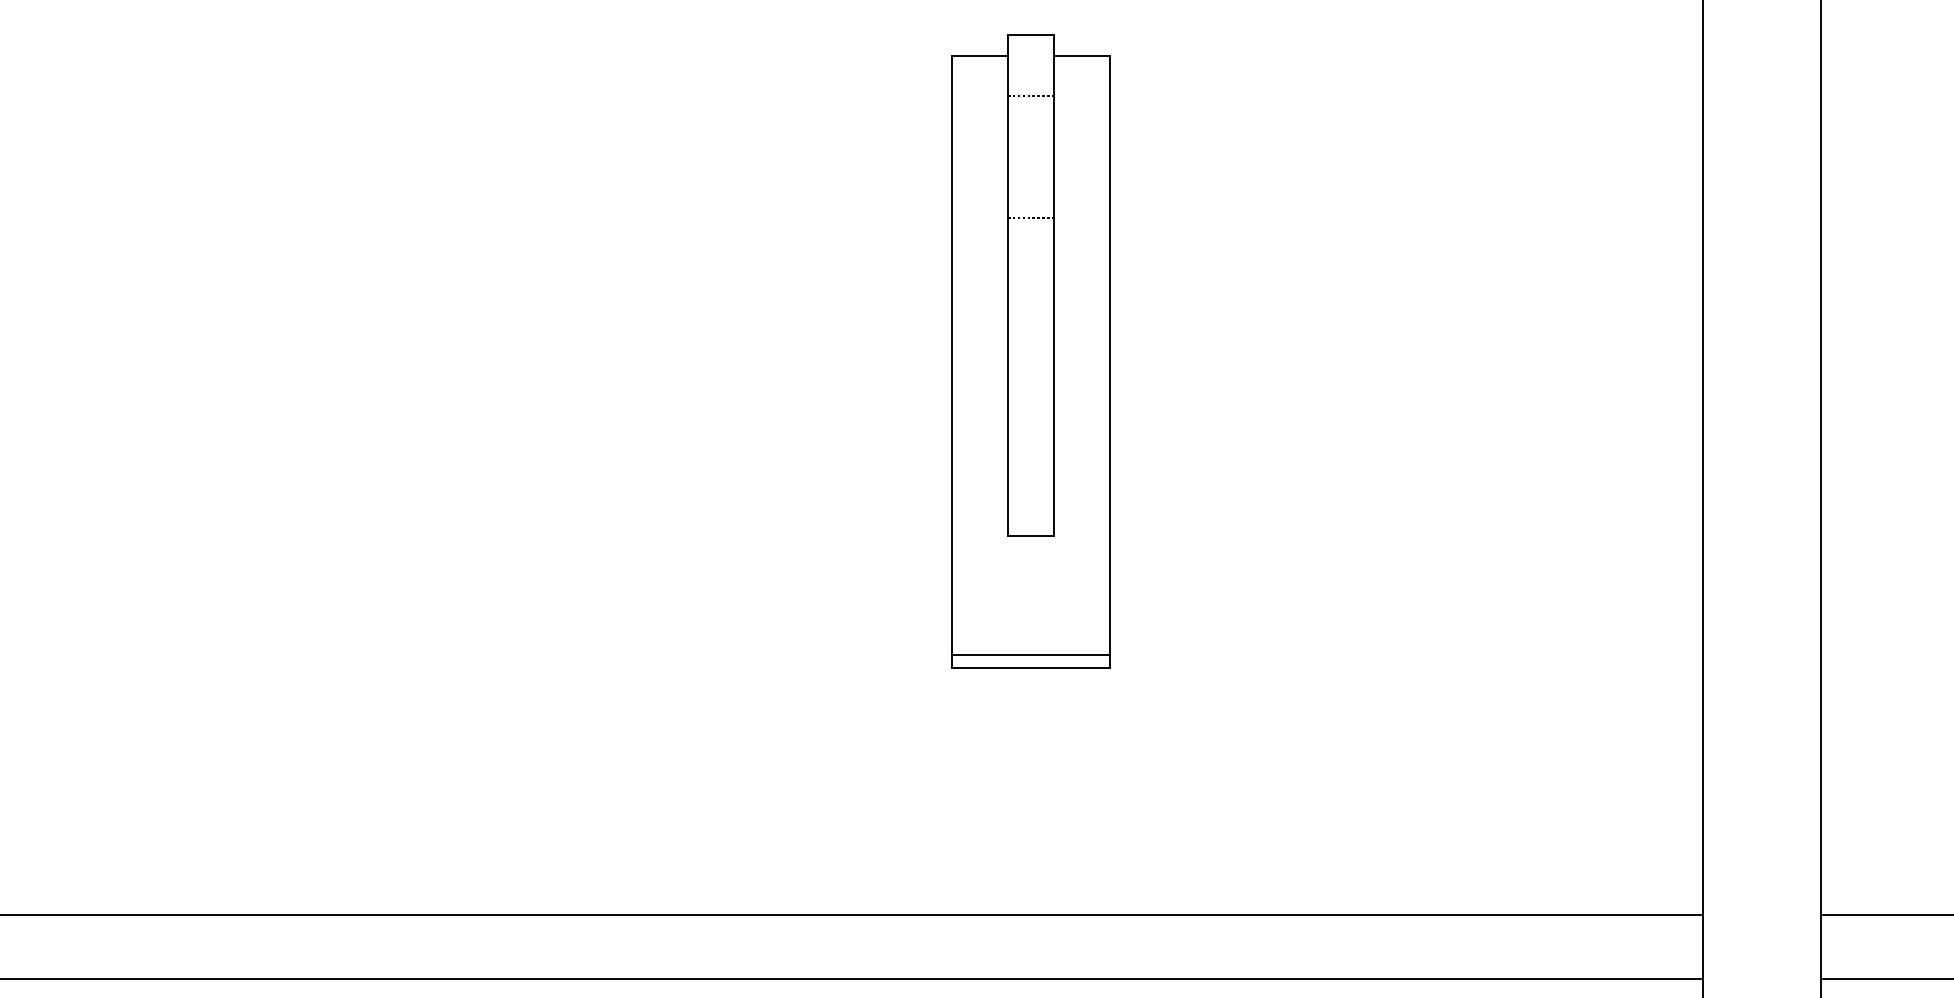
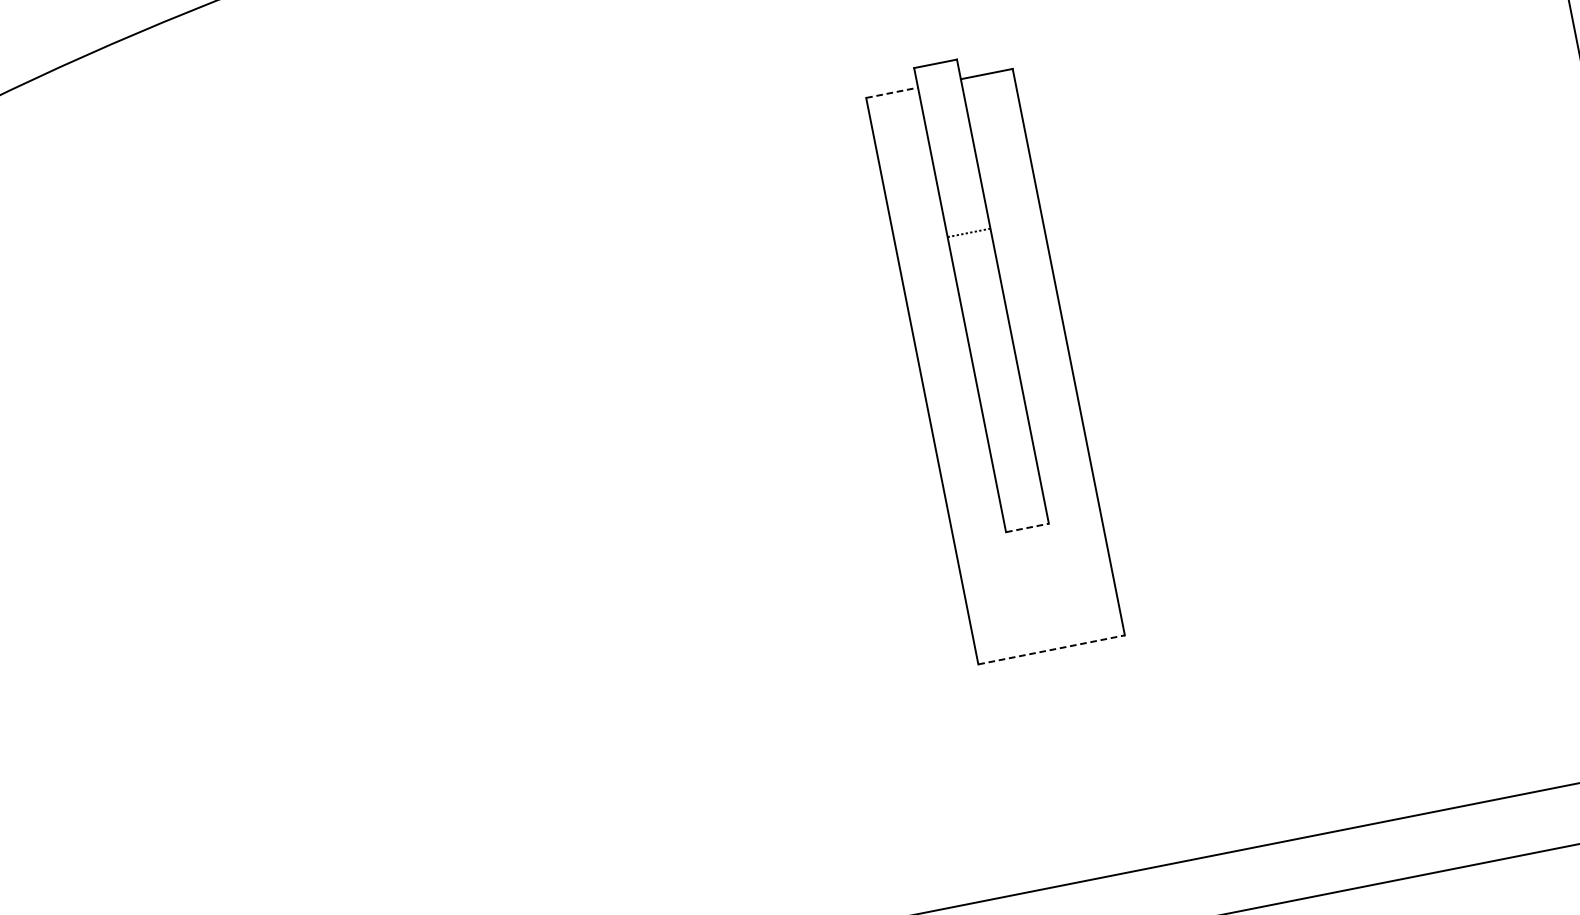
line: (980, 56) -> (892, 93), solid -> dashed
line: (1031, 95) -> (946, 119), removed
line: (1031, 536) -> (1027, 527), solid -> dashed
line: (1031, 655) -> (1049, 638), removed
line: (1031, 668) -> (1051, 650), solid -> dashed

